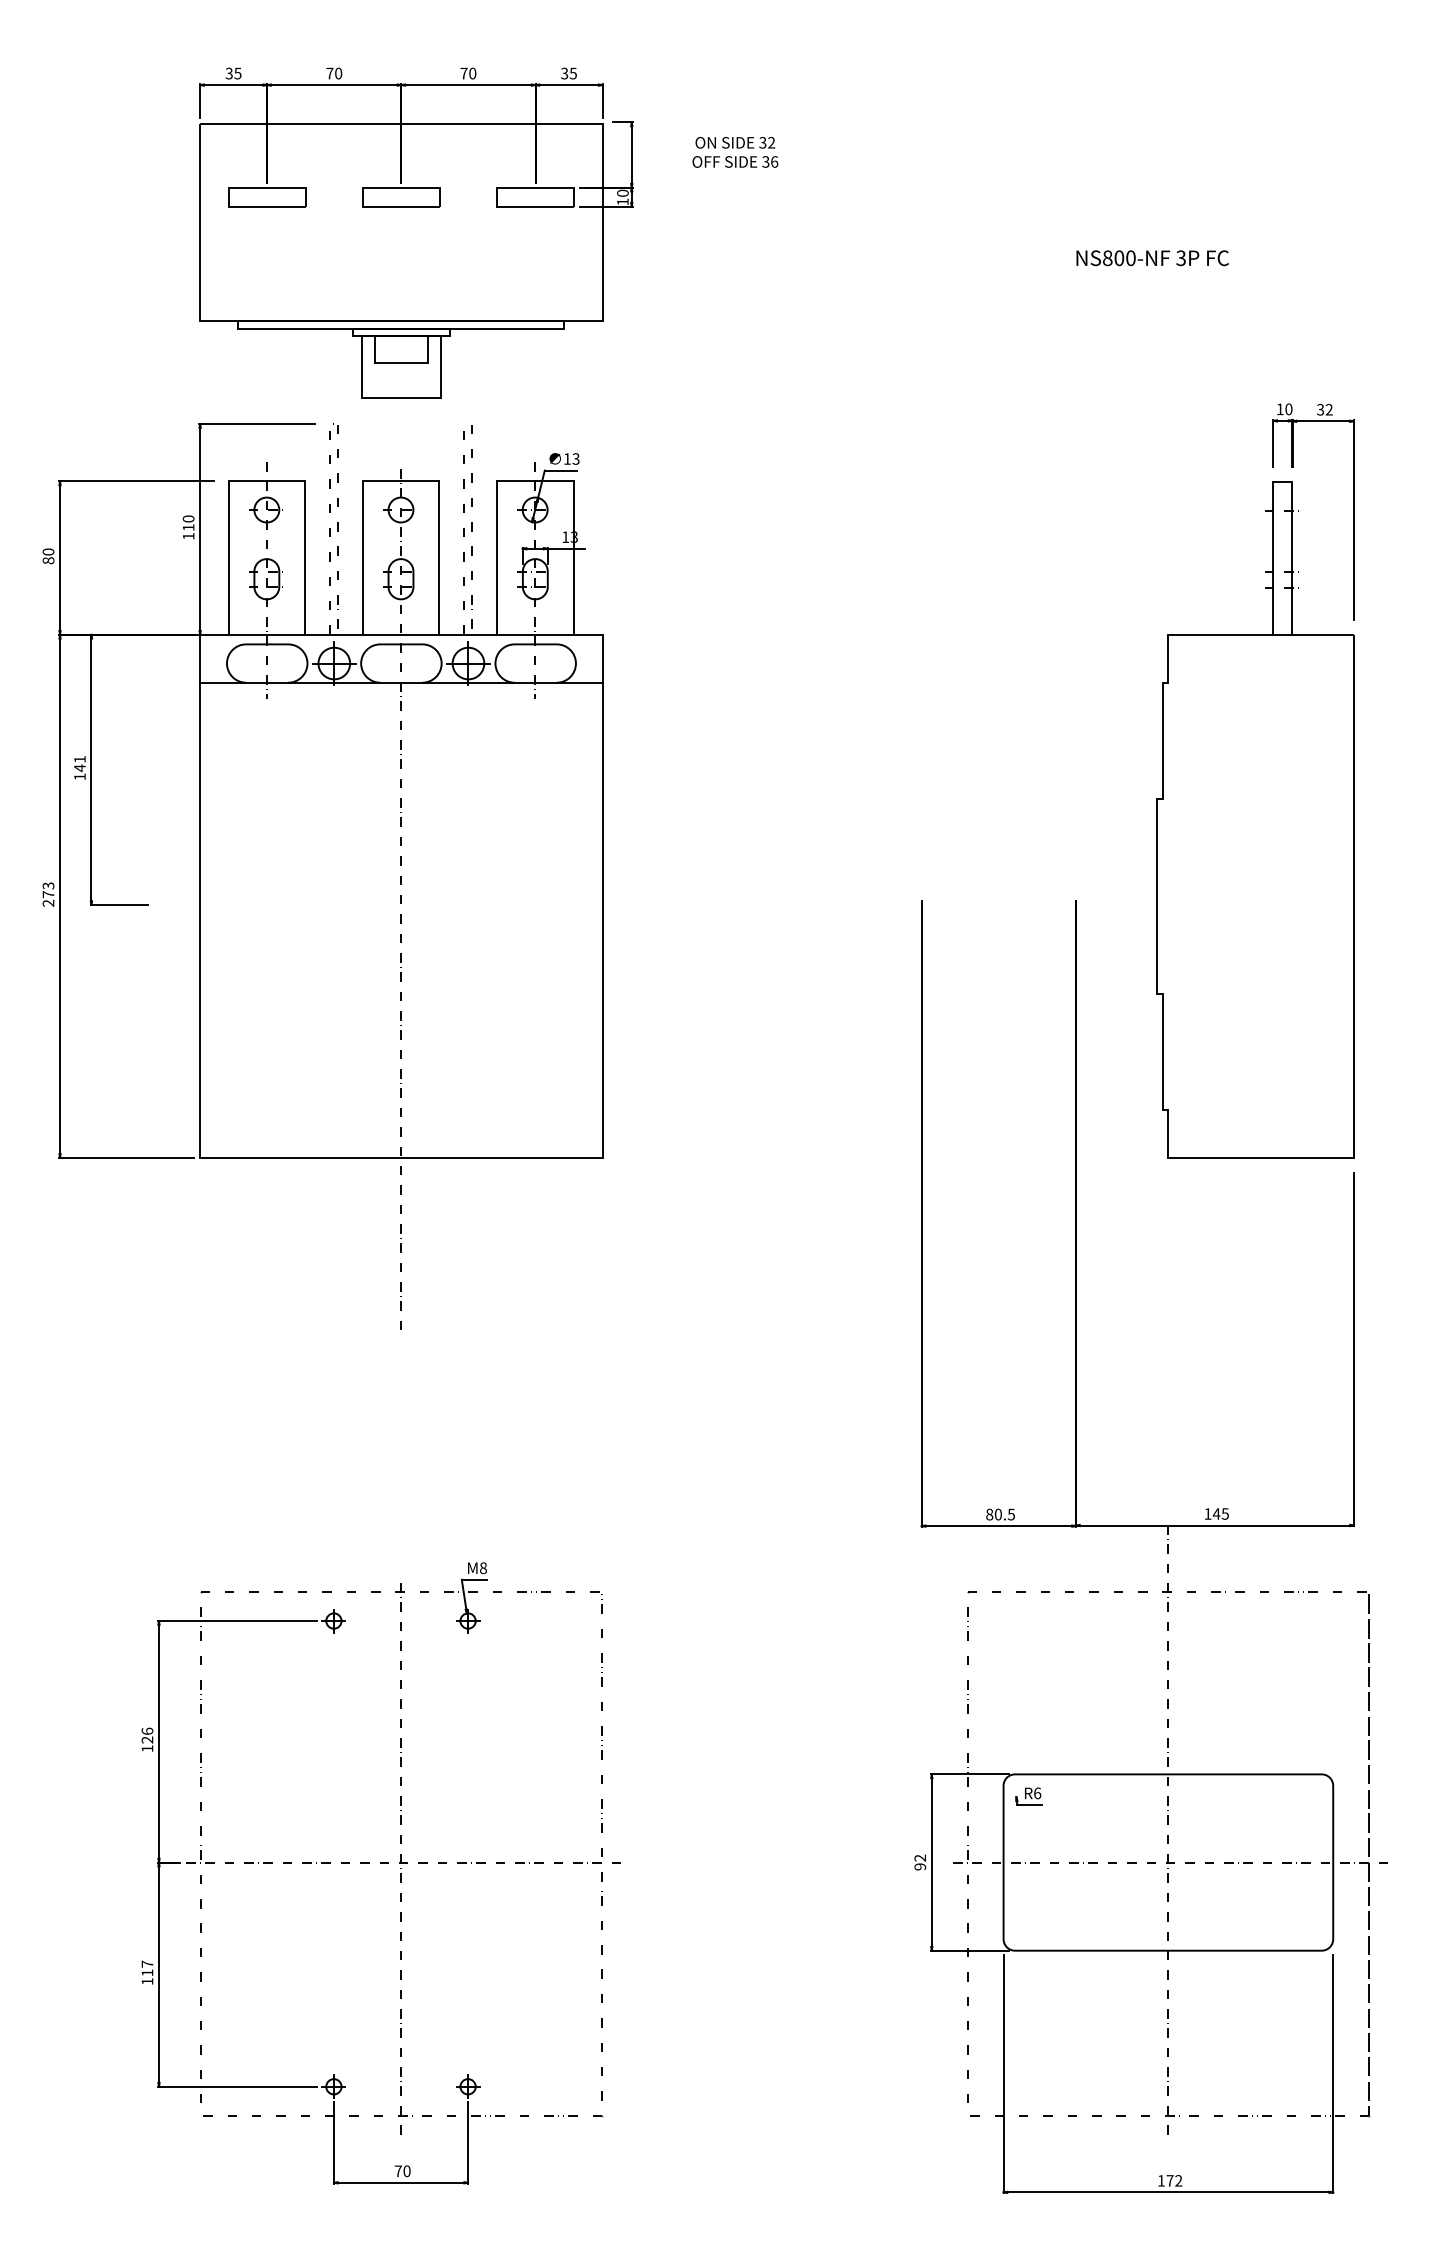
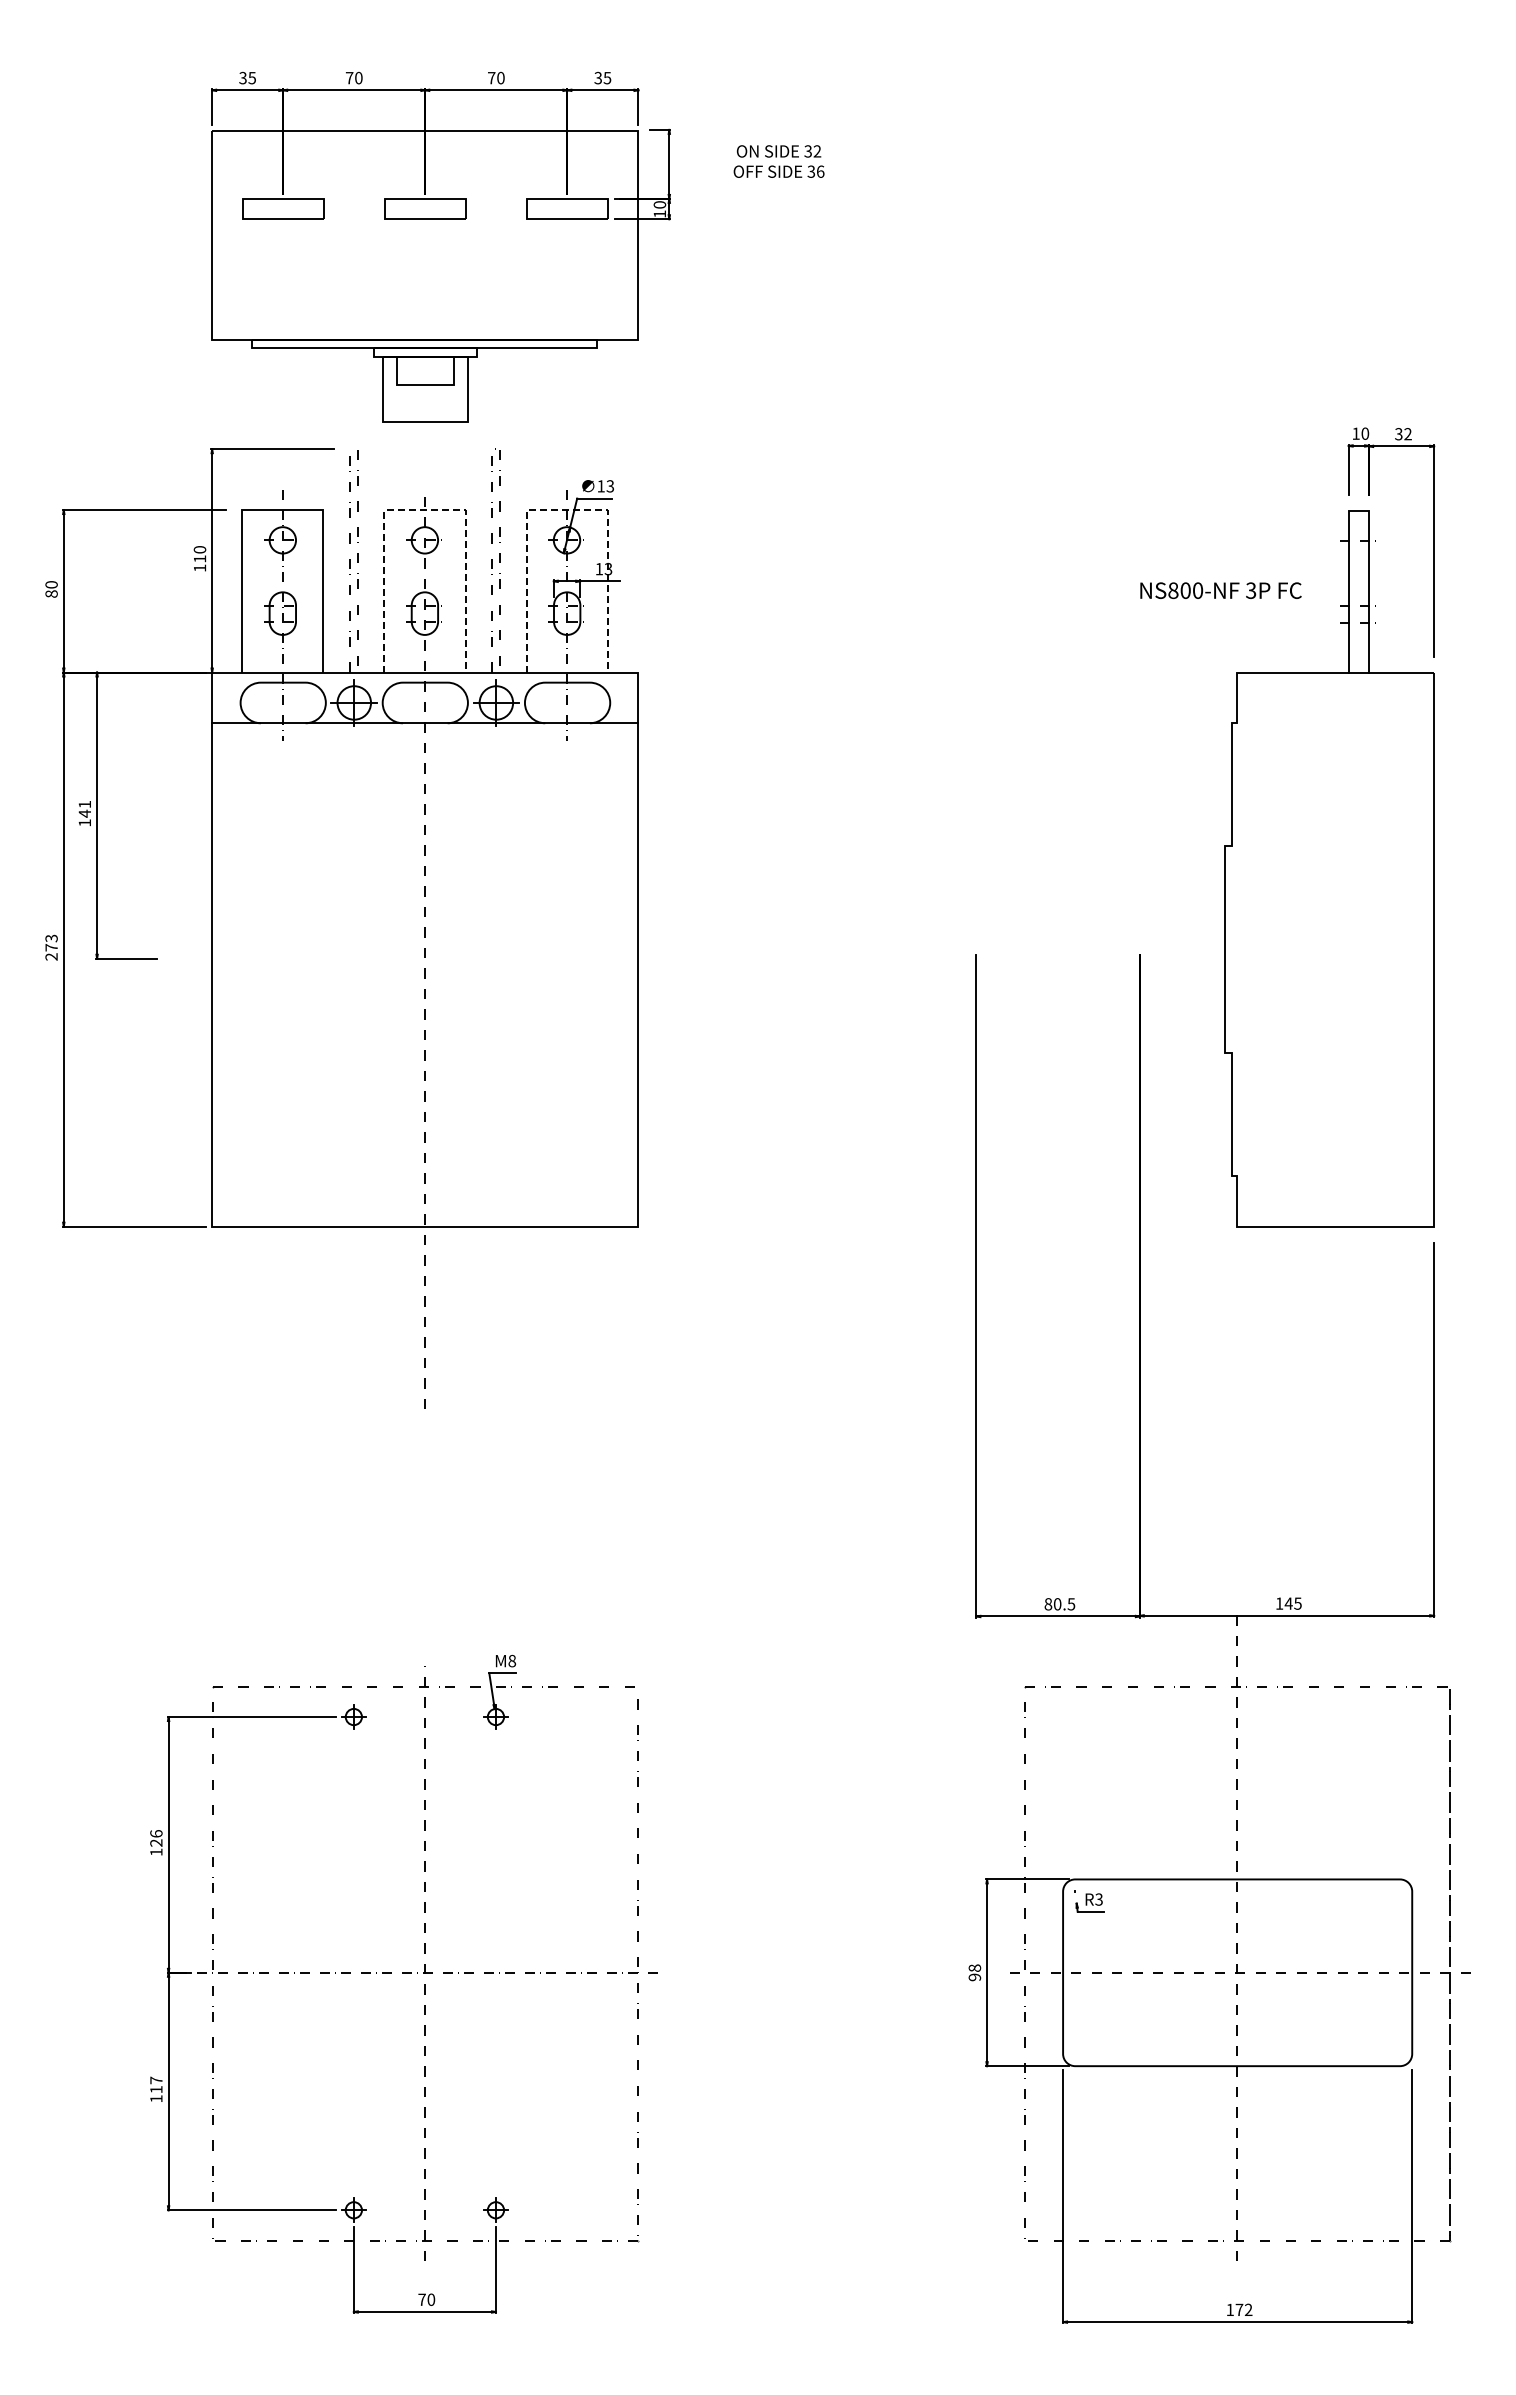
text: (1152, 258) -> (1220, 590), moved
line: (400, 480) -> (424, 509), solid -> dashed
line: (535, 480) -> (567, 509), solid -> dashed
text: (1037, 1793) -> (1098, 1899), R6 -> R3
text: (919, 1857) -> (974, 1967), 92 -> 98

